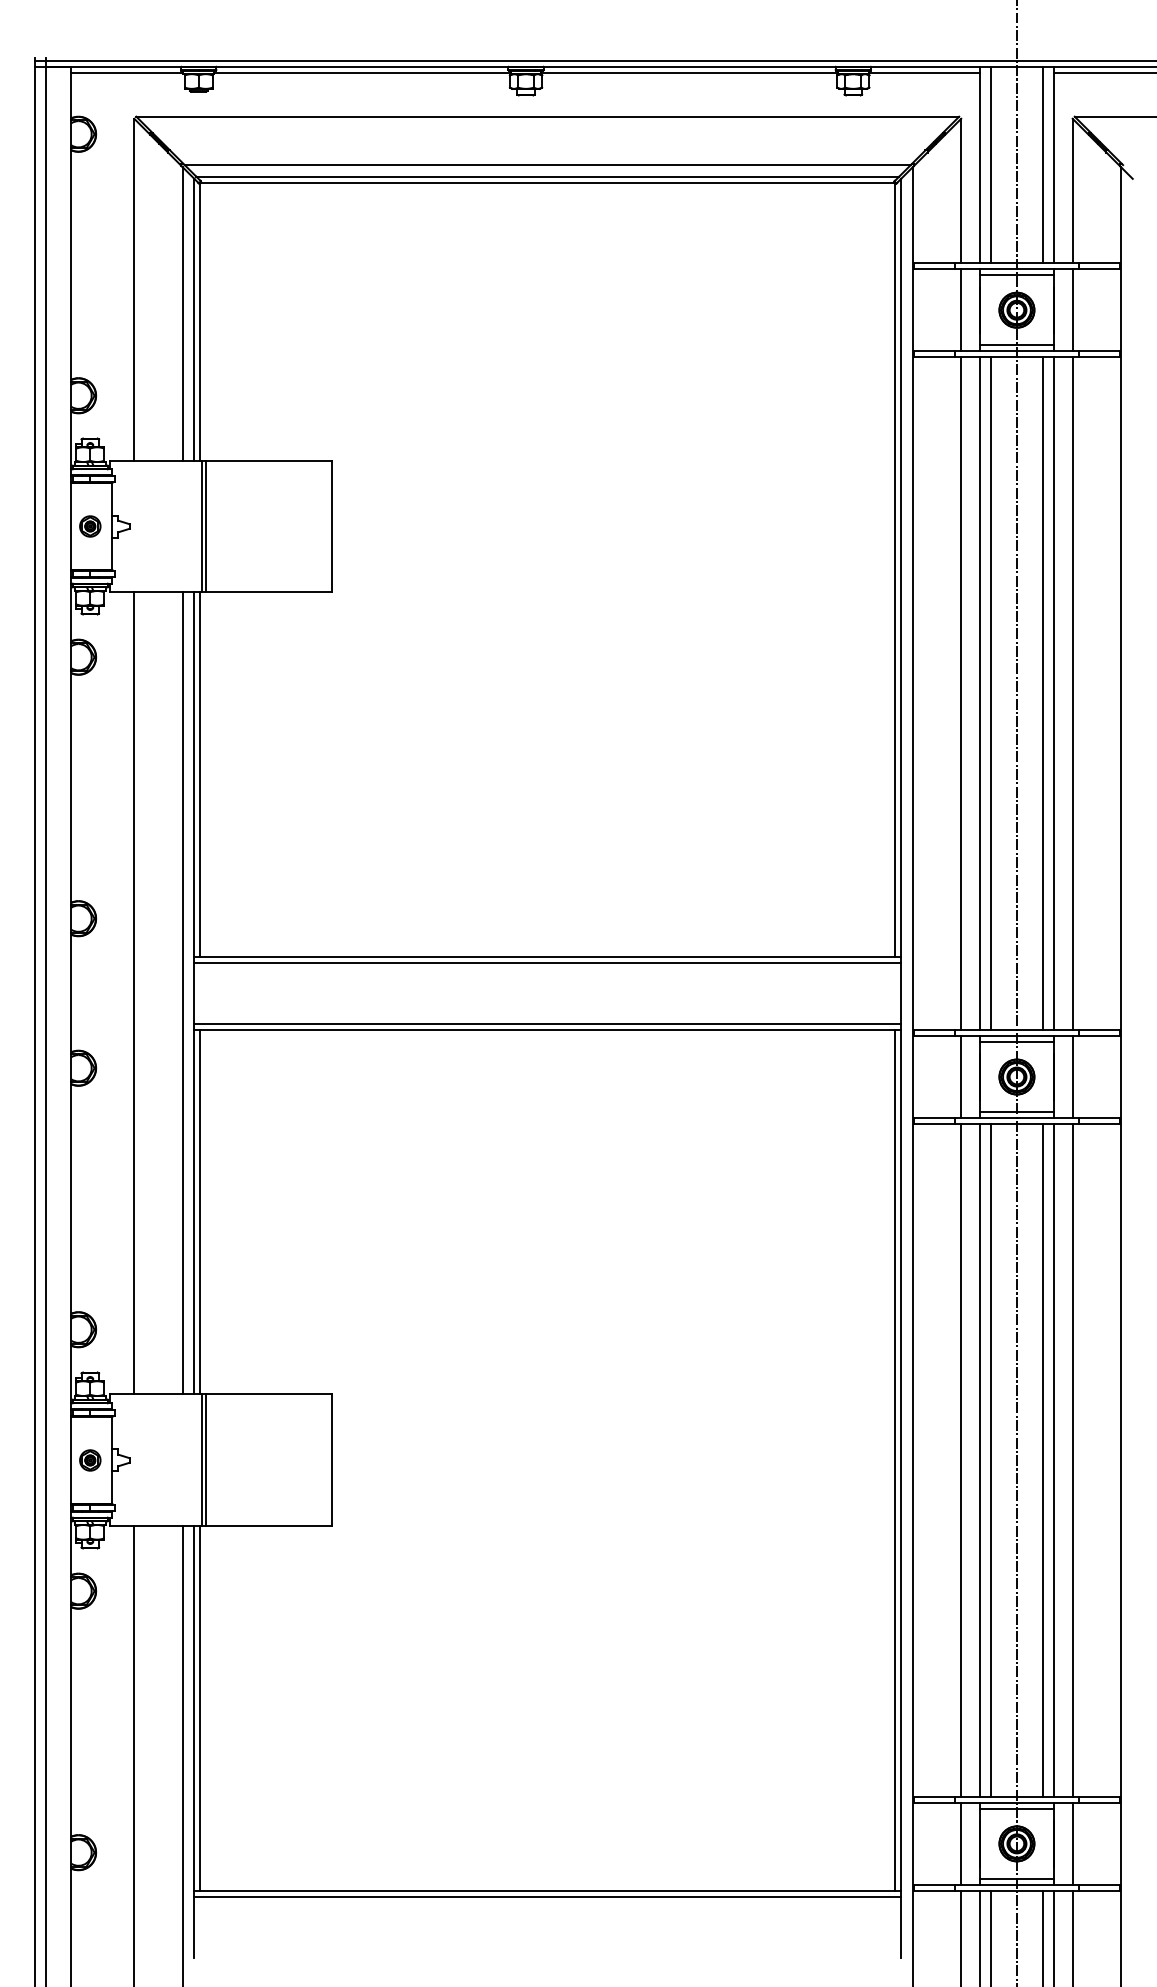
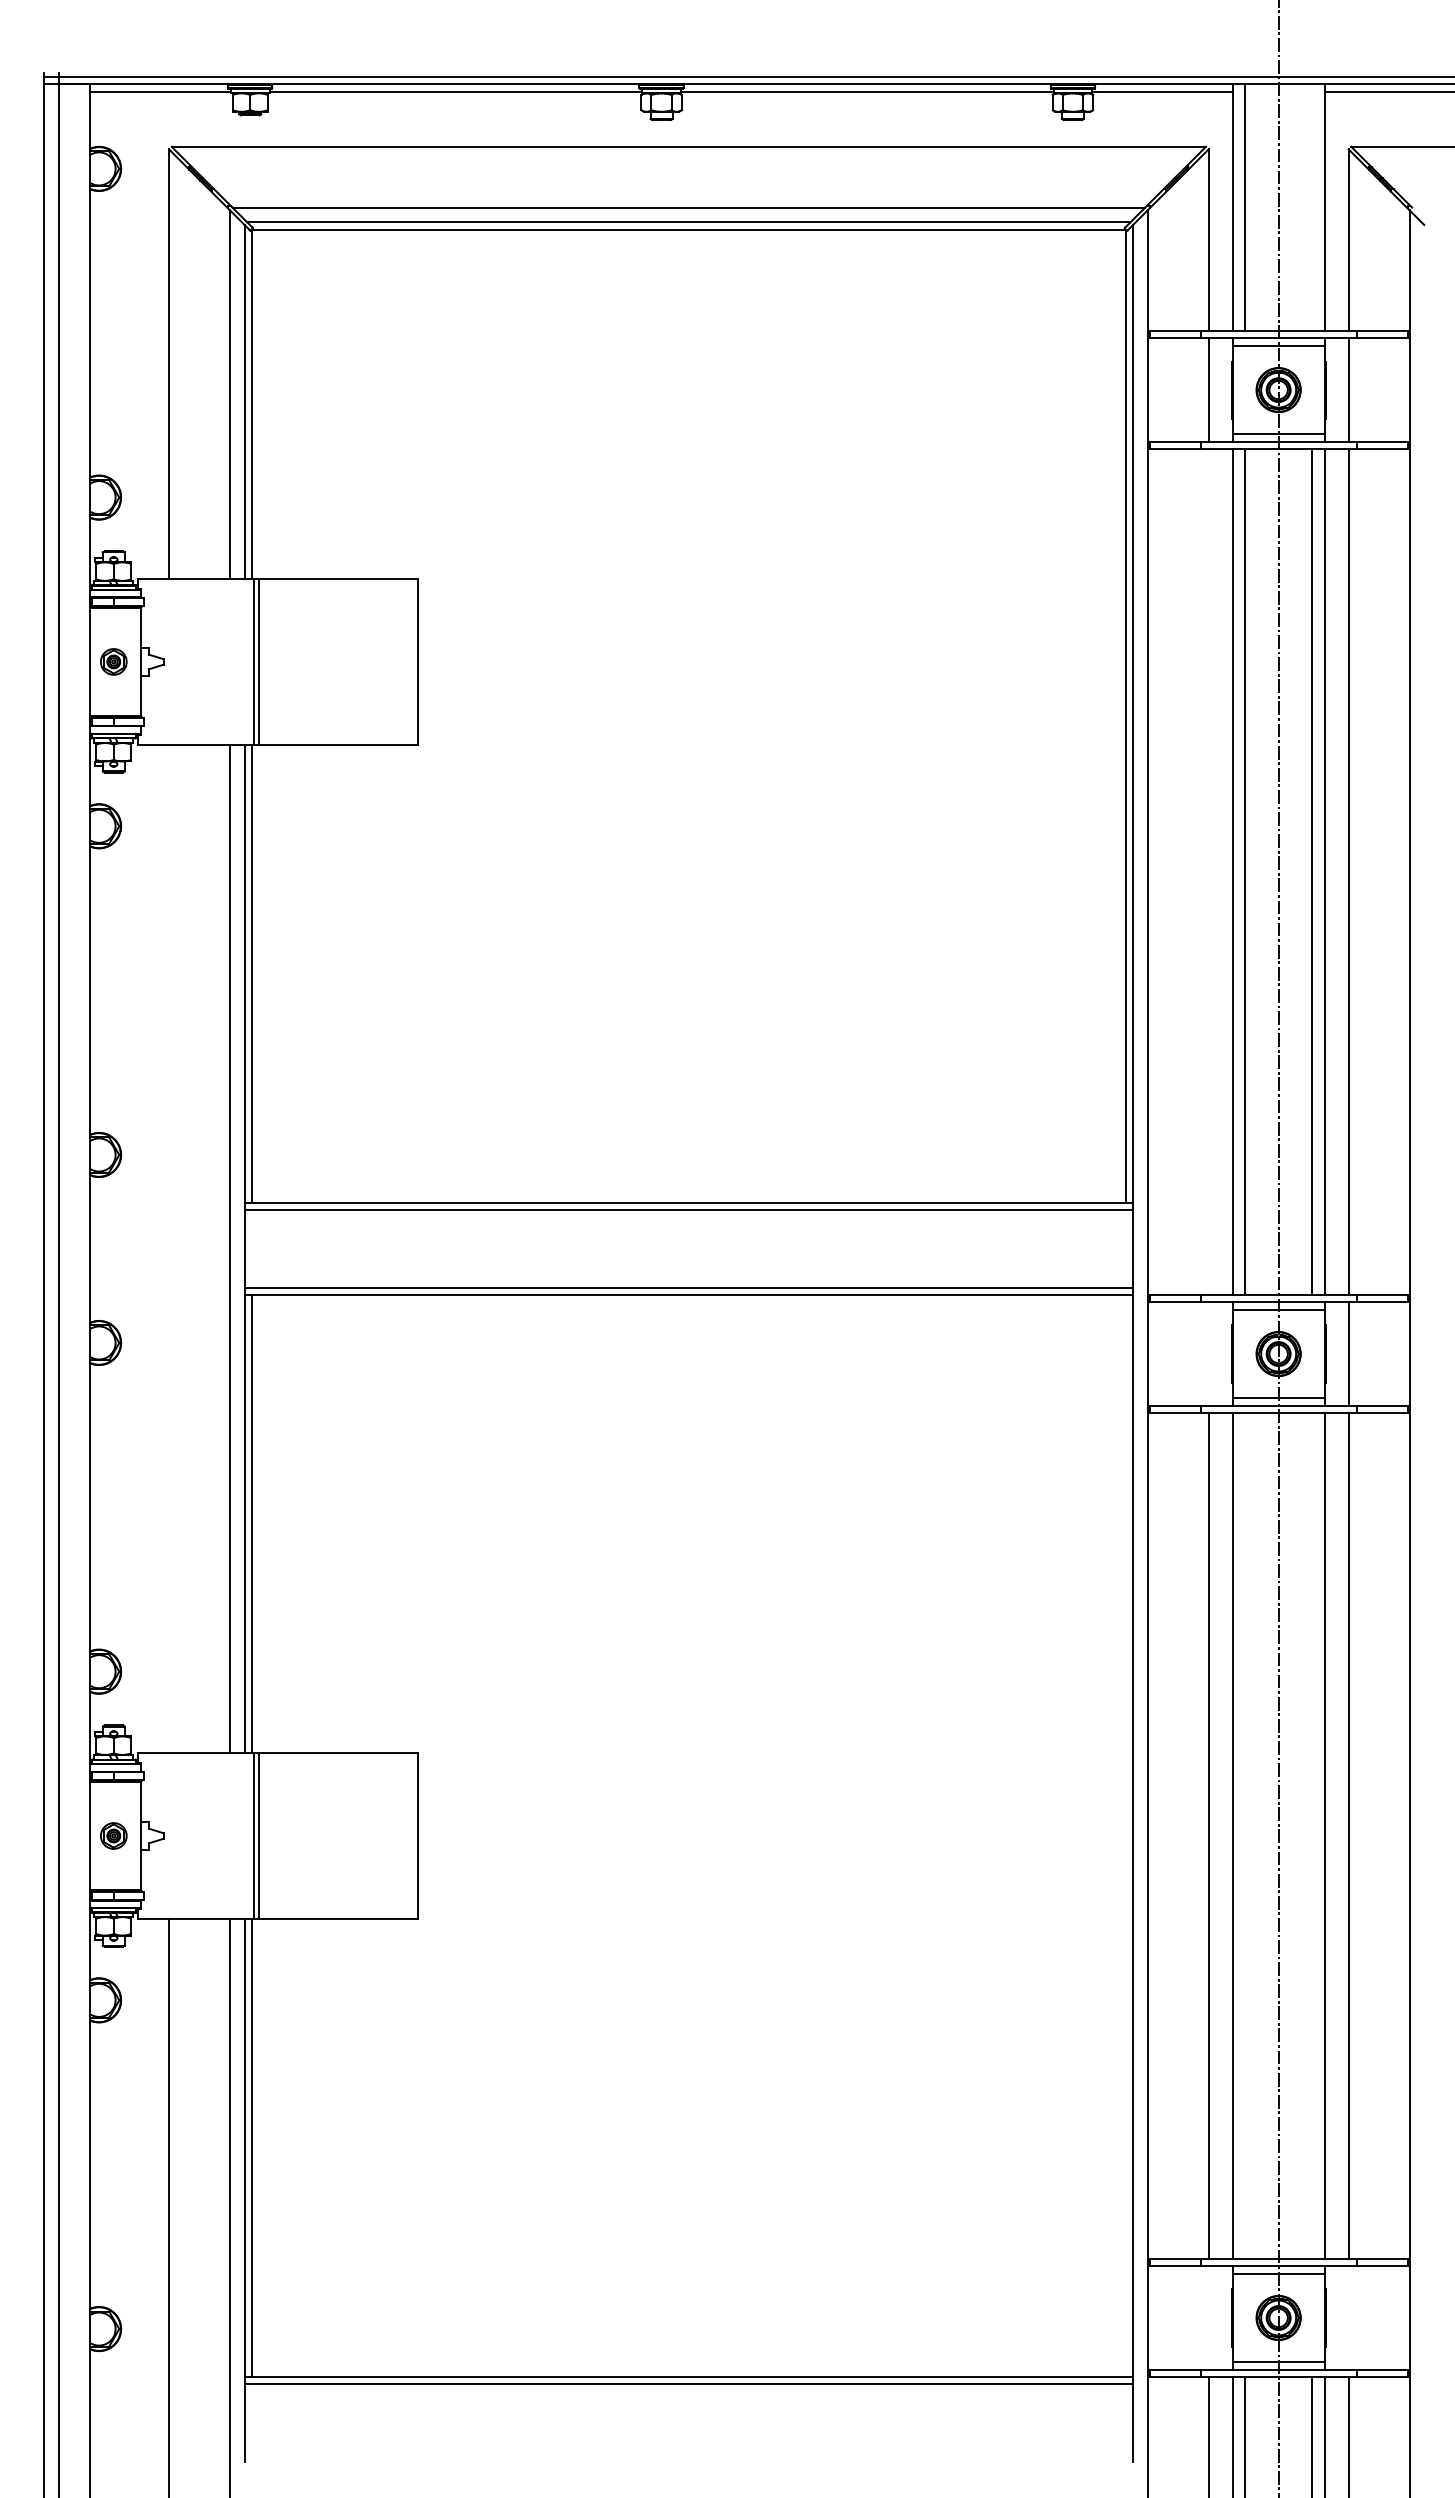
line: (1043, 164) -> (1311, 207), removed
line: (961, 693) -> (1208, 872), removed
line: (134, 993) -> (169, 1248), removed
line: (961, 1076) -> (1208, 1353), removed
line: (895, 1460) -> (1125, 1835), removed
line: (990, 1460) -> (1245, 1836), removed
line: (1043, 1460) -> (1311, 1836), removed
line: (961, 1843) -> (1208, 2317), removed
line: (1072, 1843) -> (1348, 2317), removed

